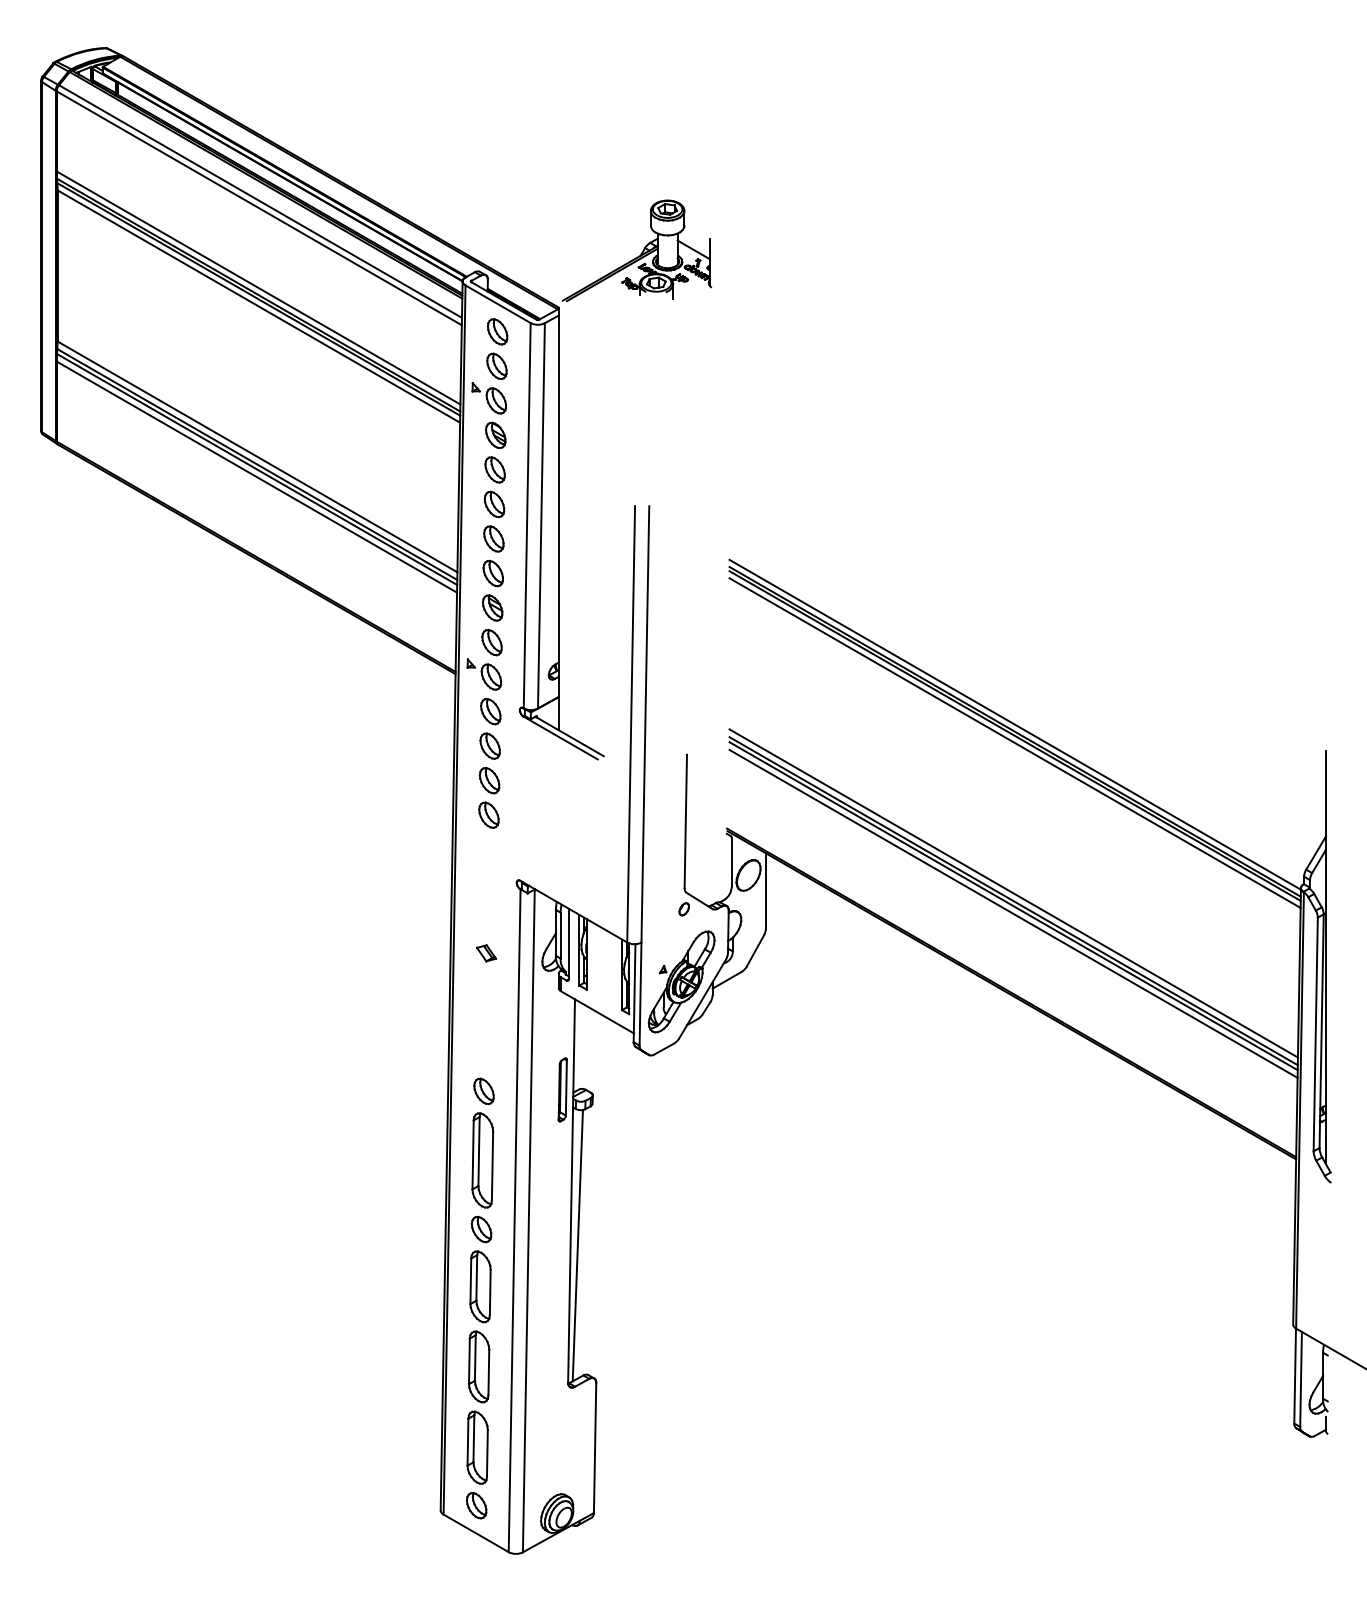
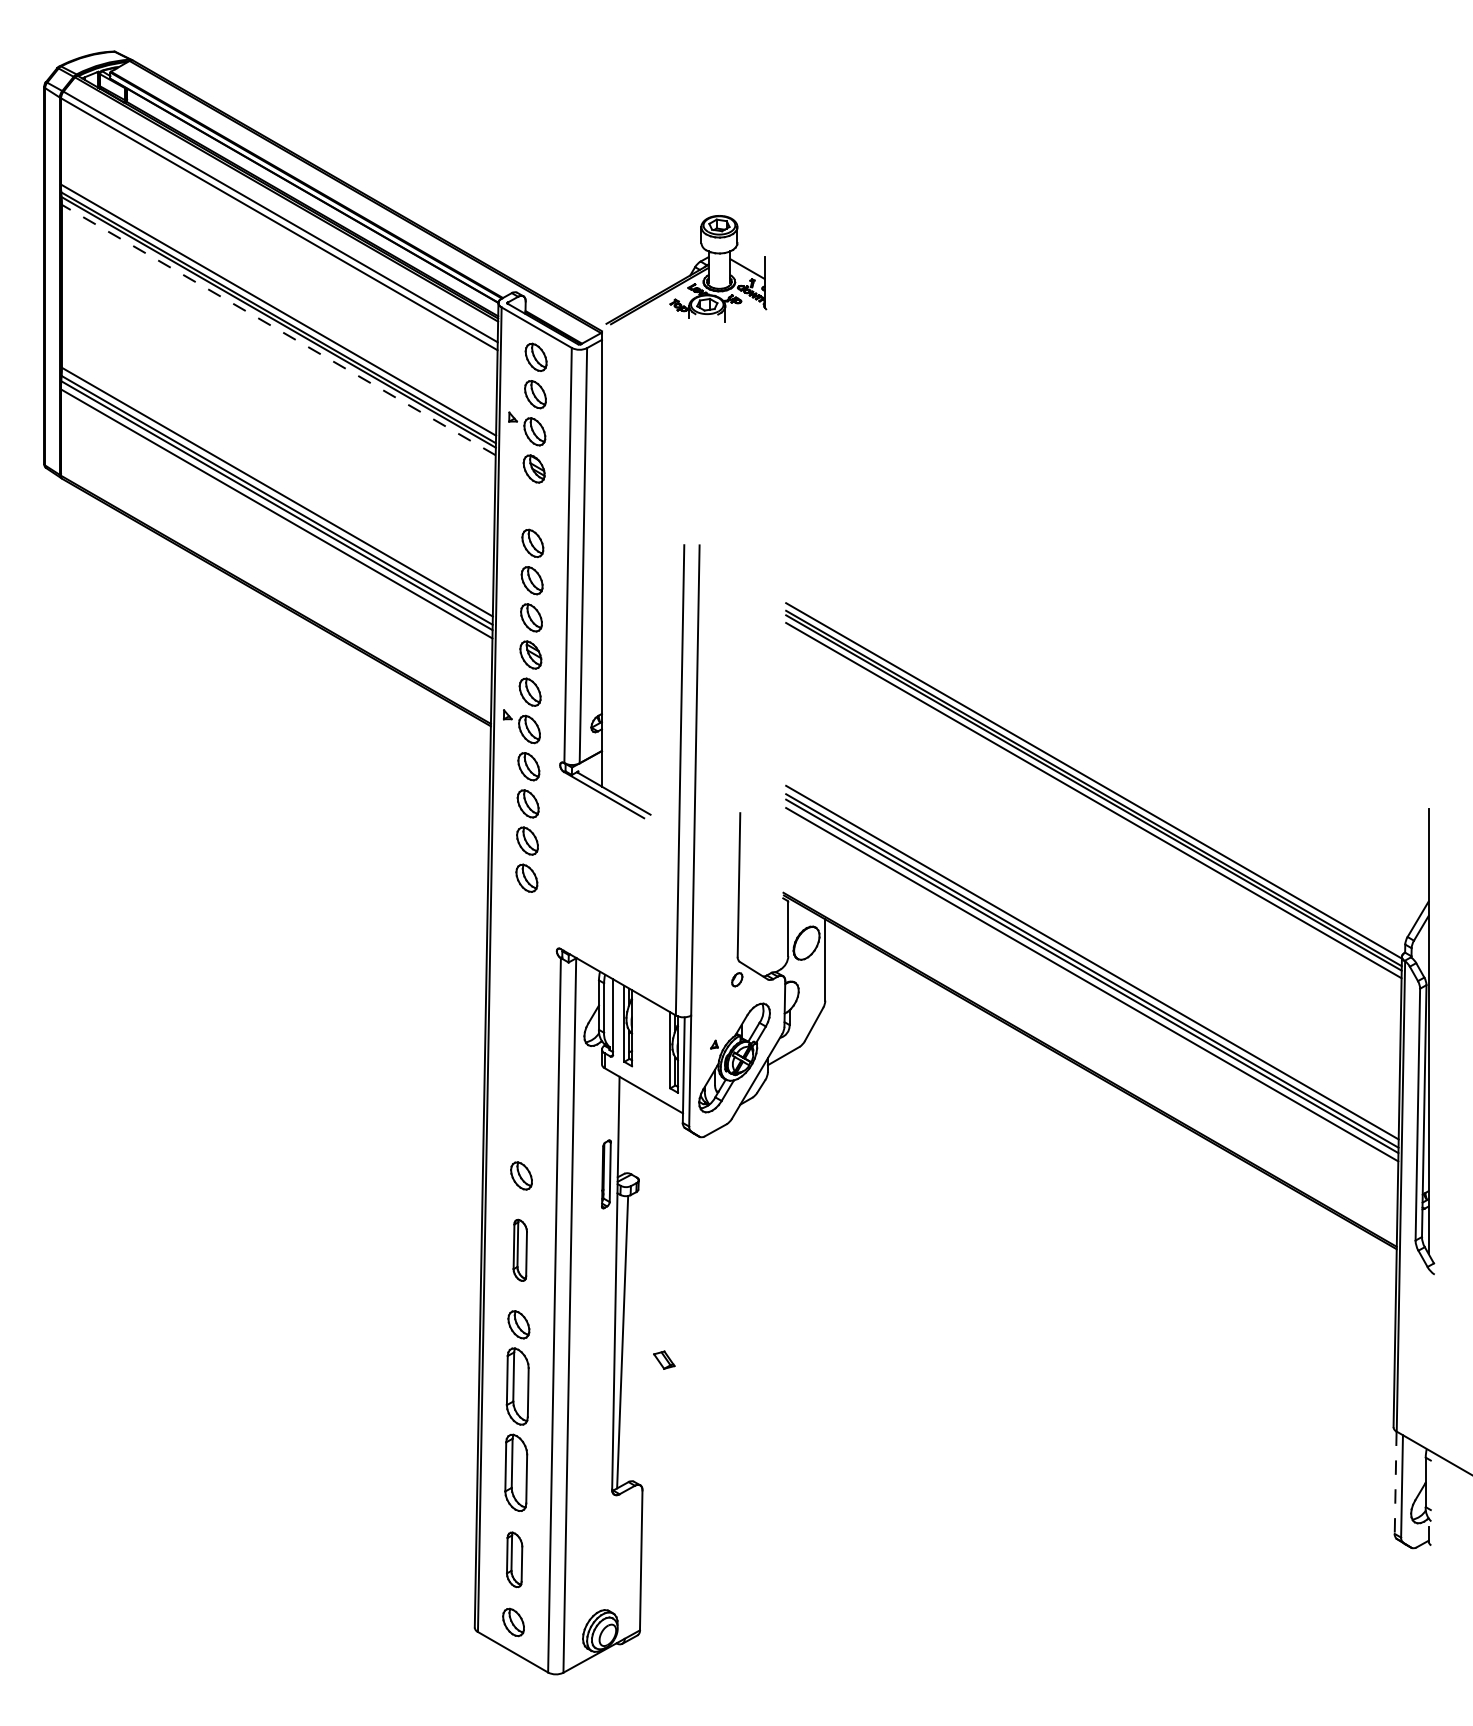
line: (258, 306) -> (278, 330), solid -> dashed
part: (494, 469) -> (532, 505), removed
part: (486, 953) -> (664, 1360), moved
part: (482, 1160) -> (519, 1250), size x0.6
line: (1295, 1376) -> (1396, 1483), solid -> dashed
part: (477, 1447) -> (514, 1559), size x0.7

